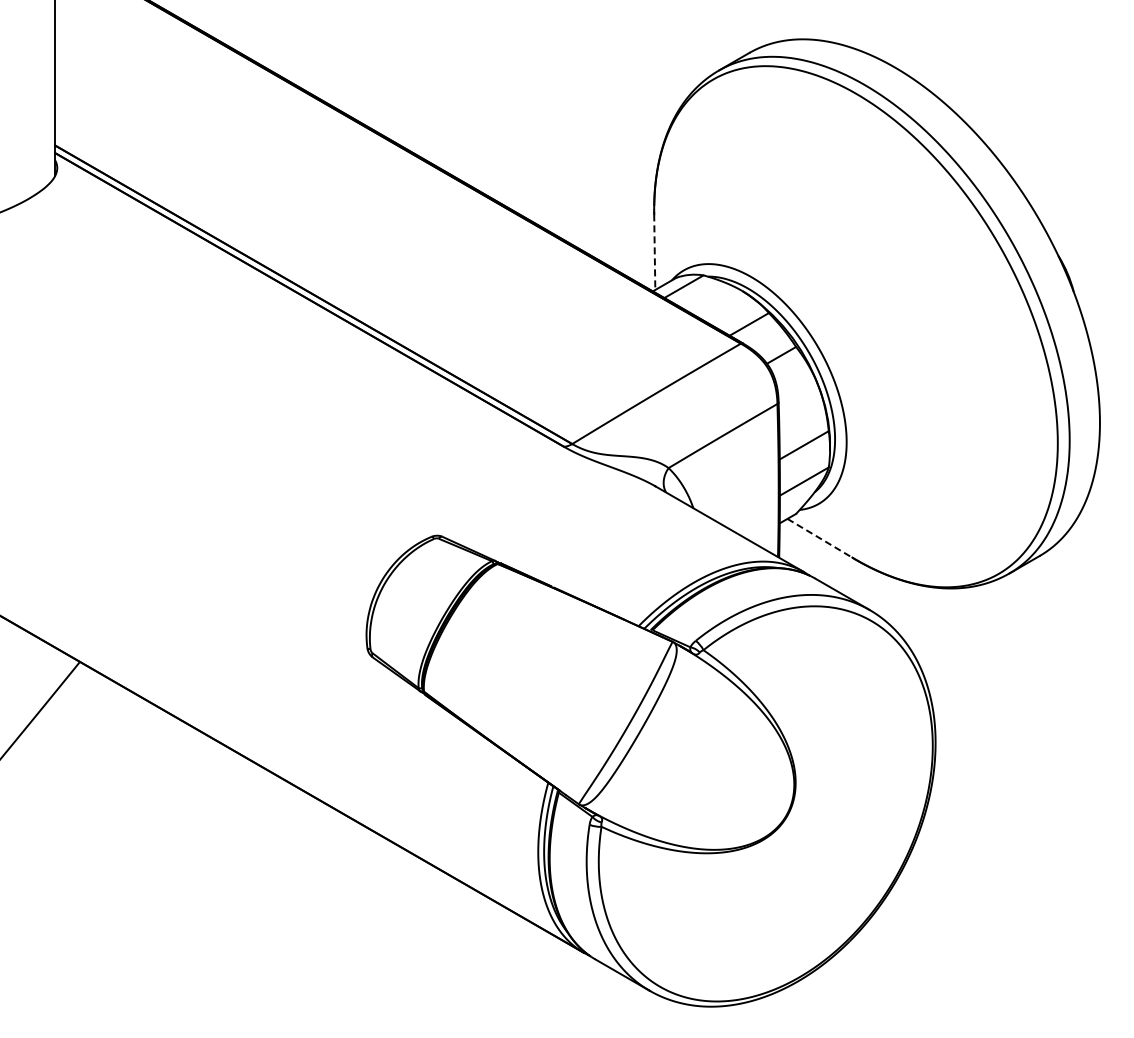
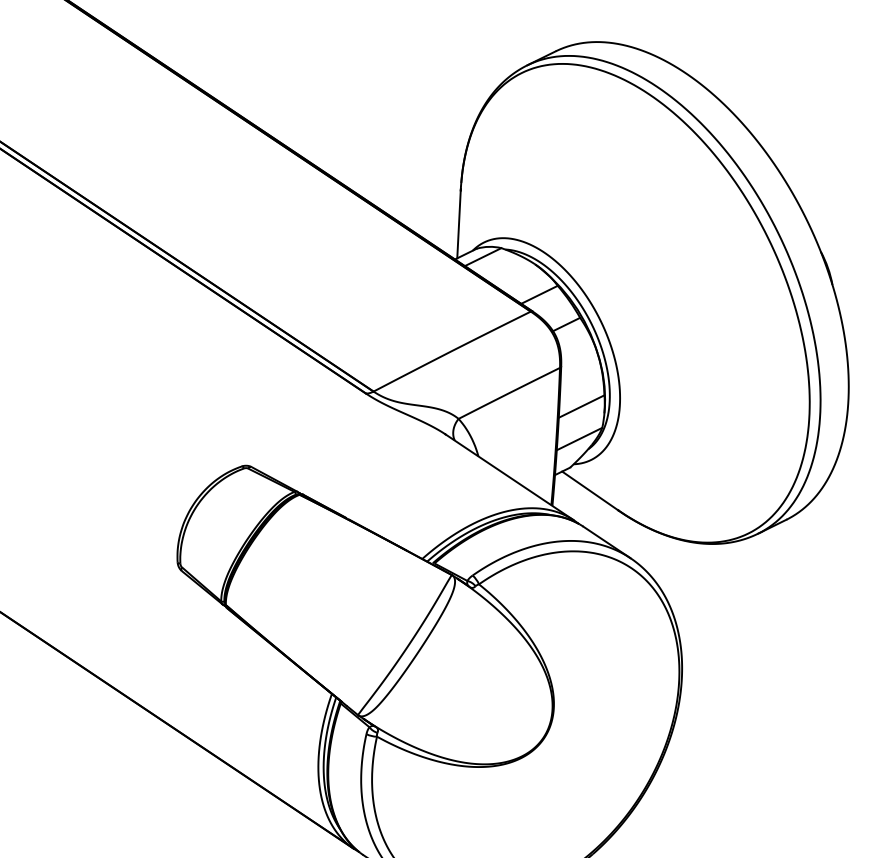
line: (654, 252) -> (458, 224), dashed -> solid
line: (819, 538) -> (589, 491), dashed -> solid

